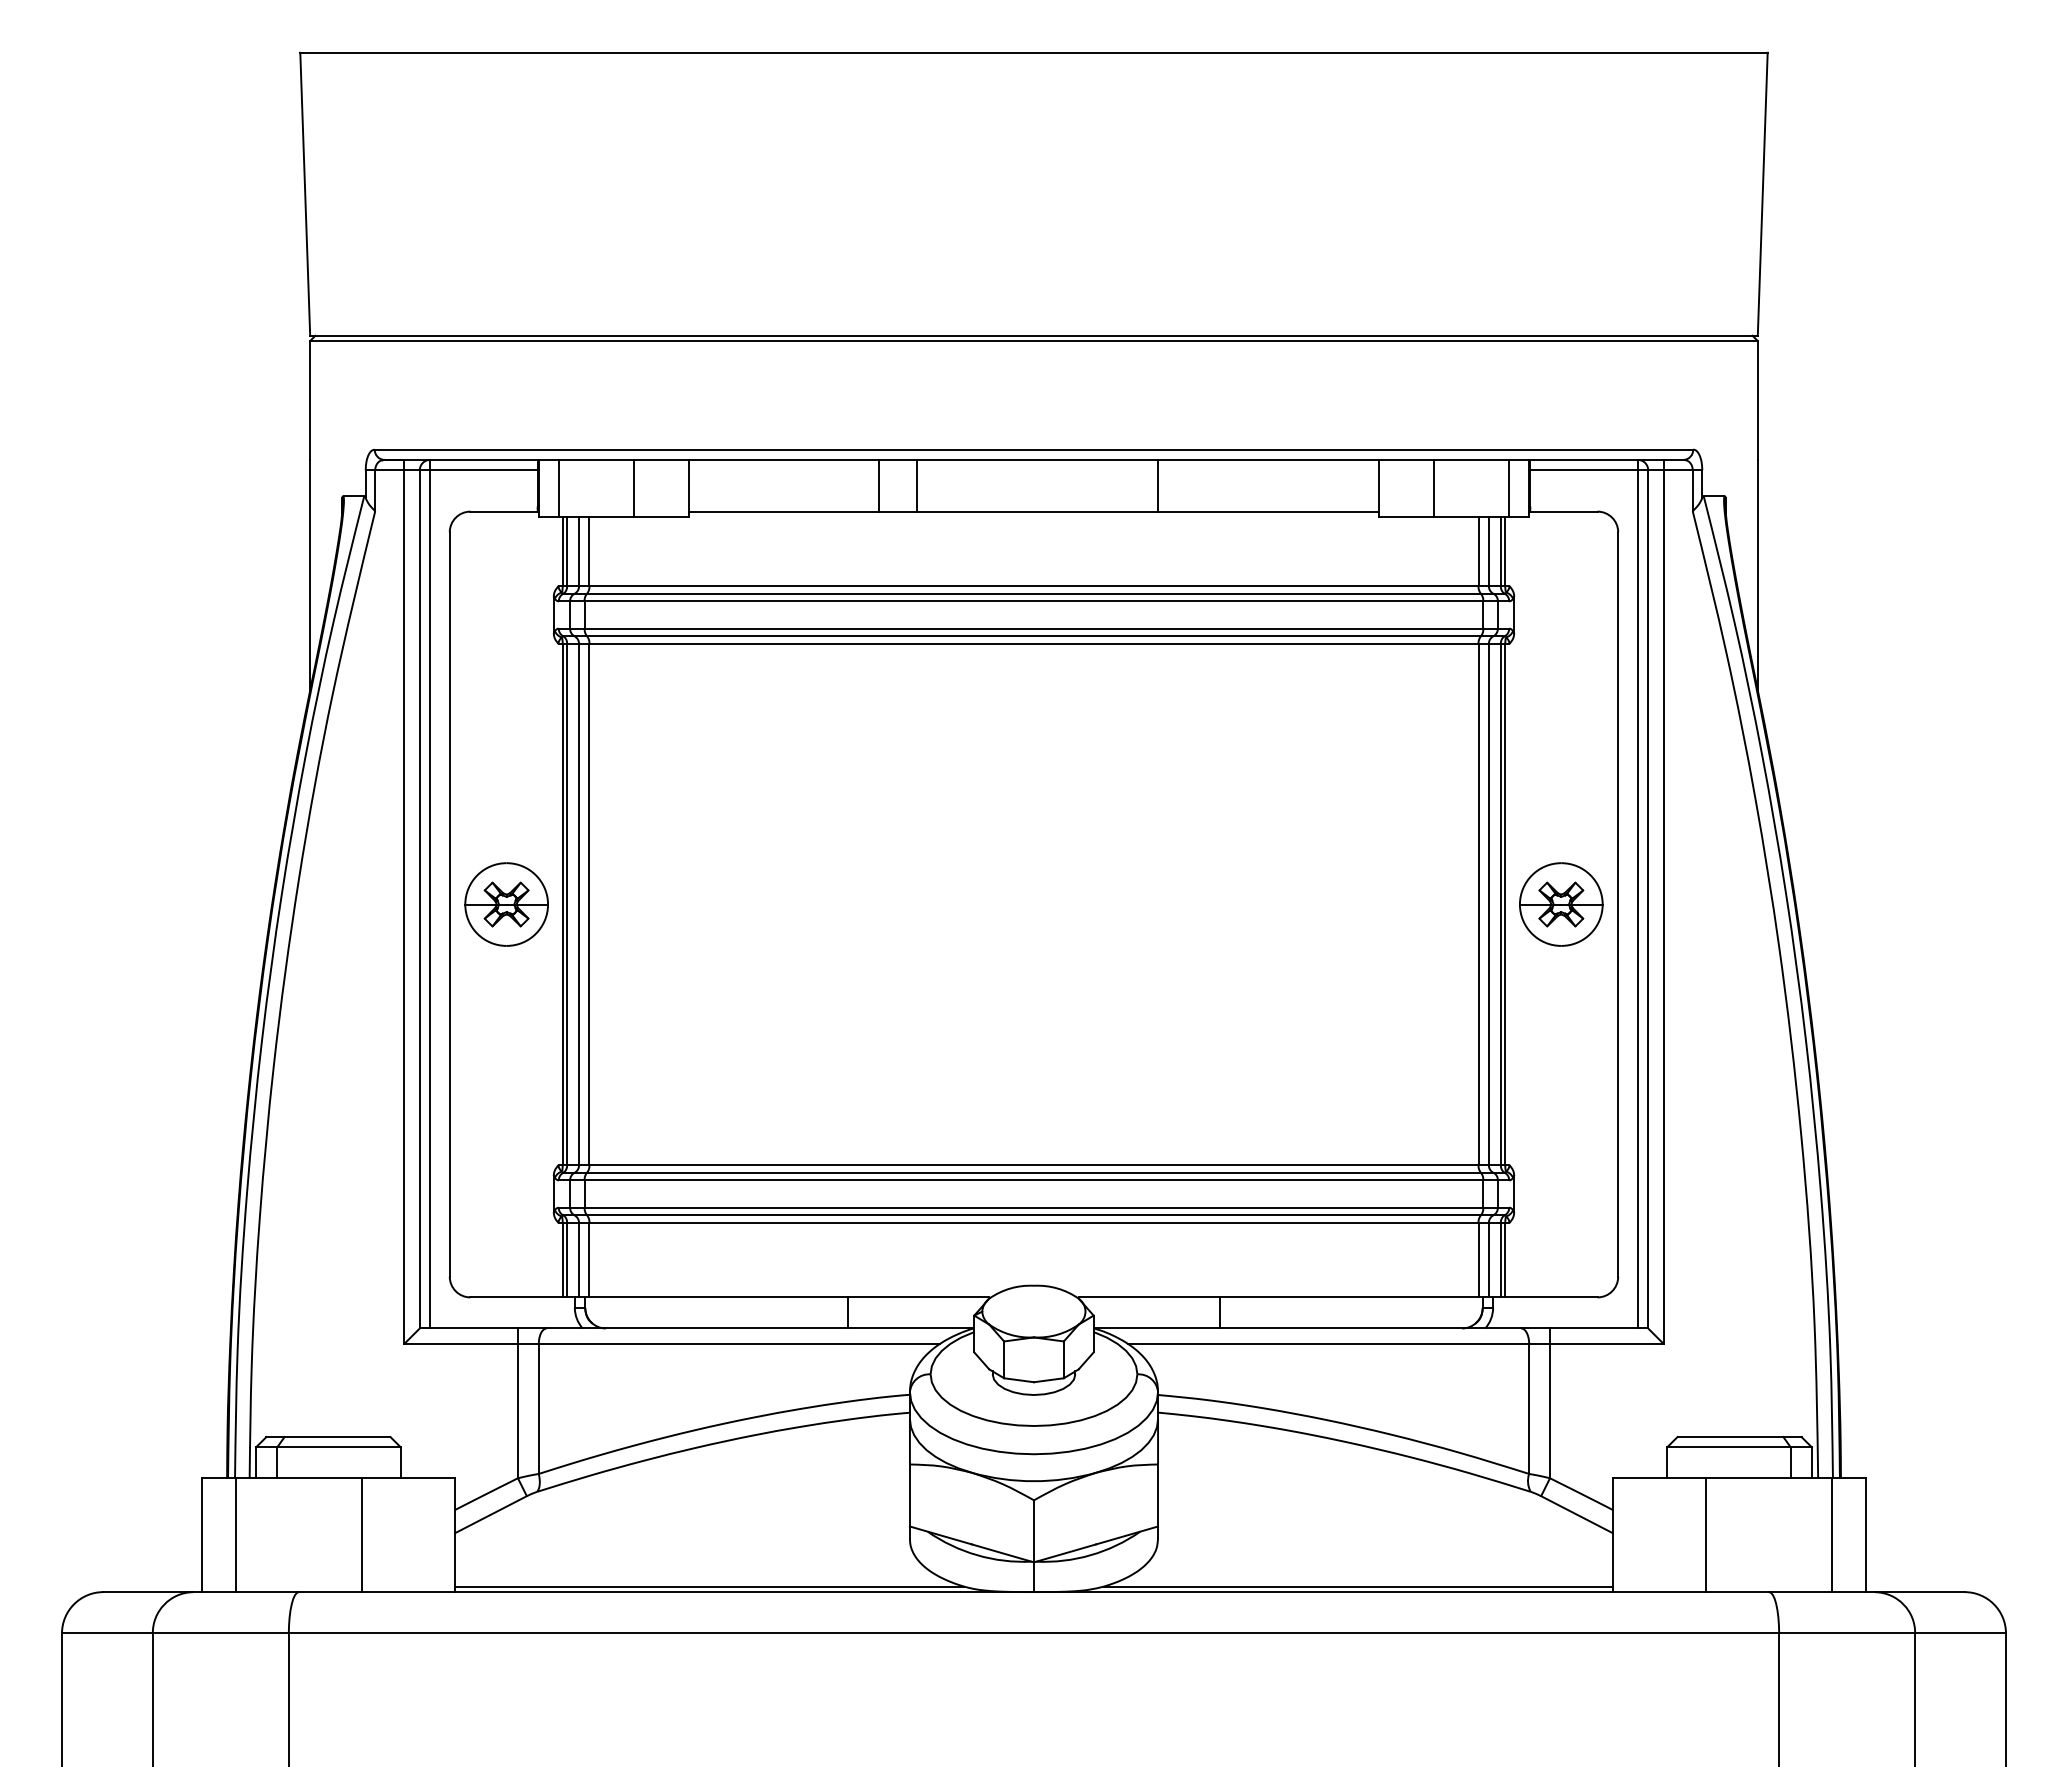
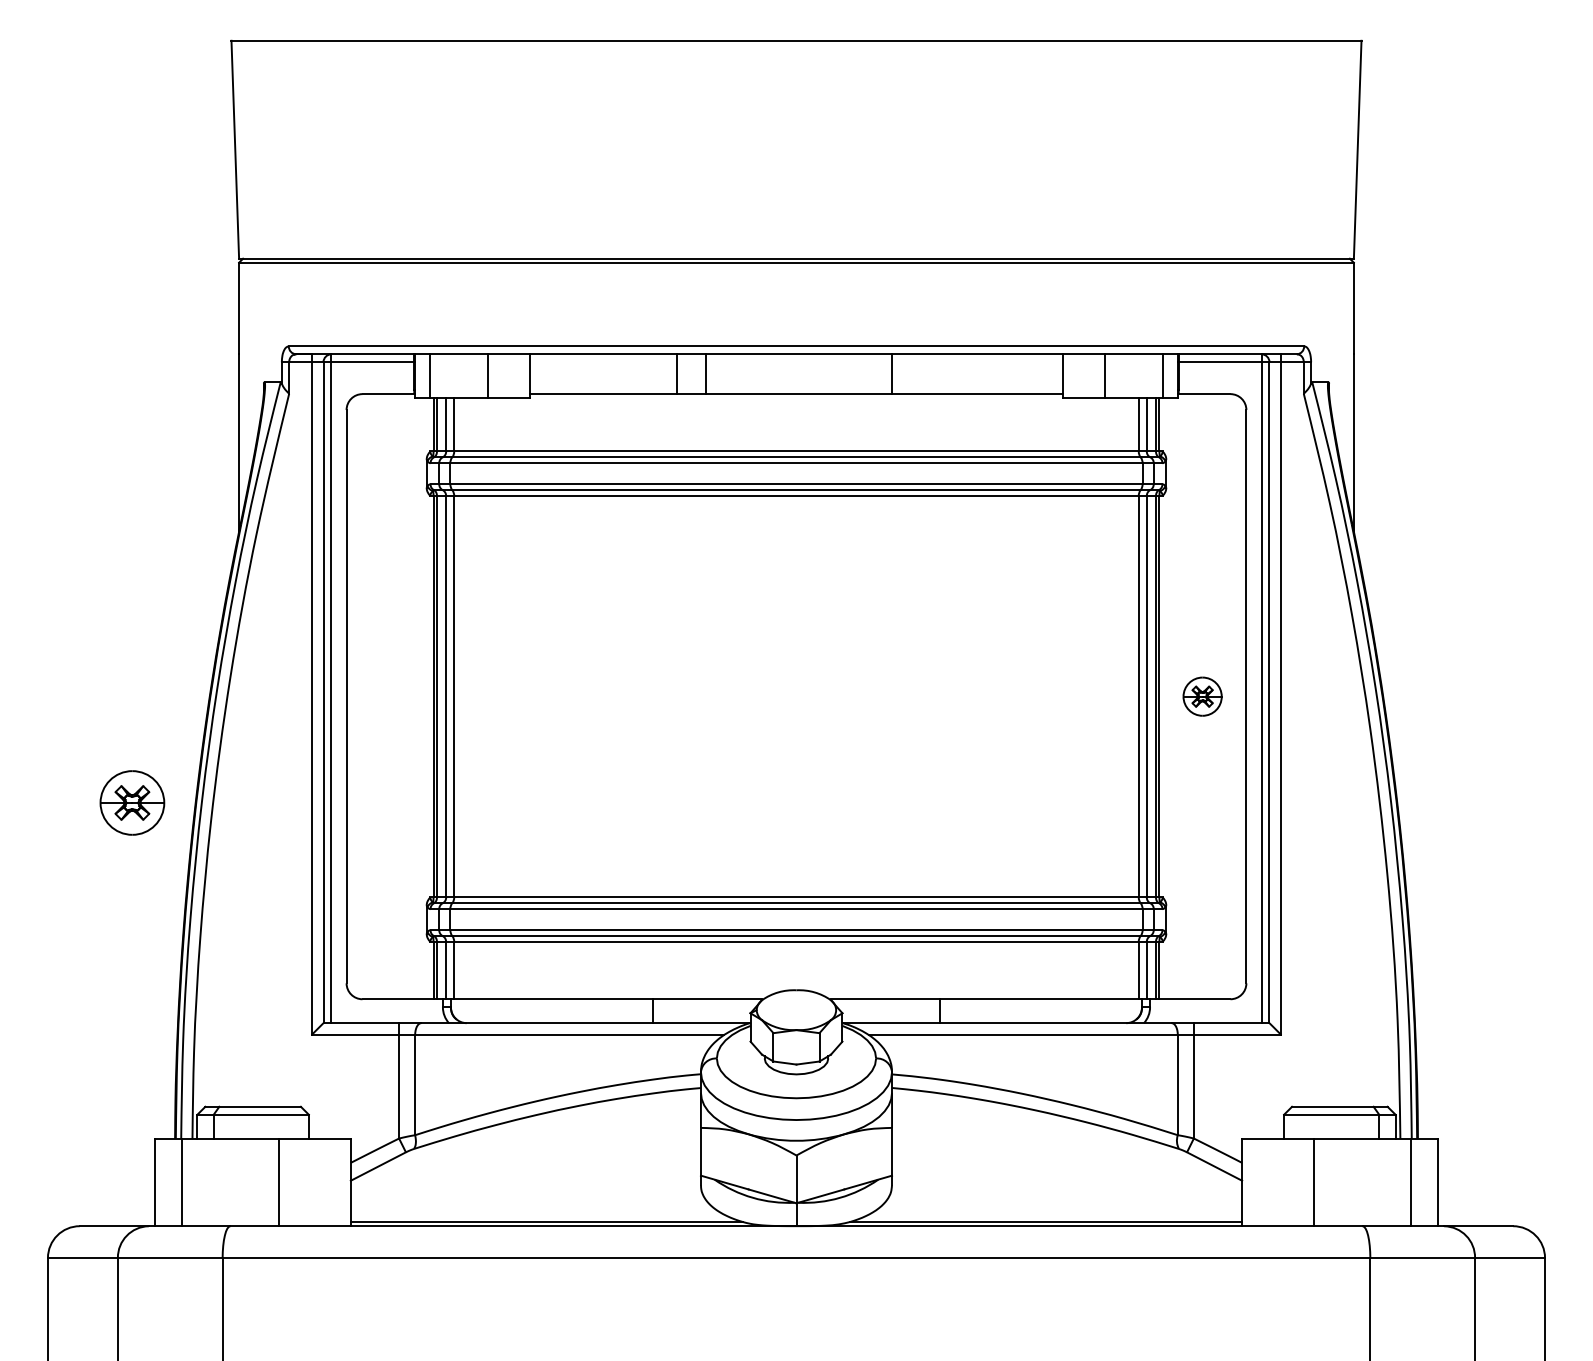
part: (506, 904) -> (132, 802), moved
part: (1561, 904) -> (1202, 696), size x0.6

